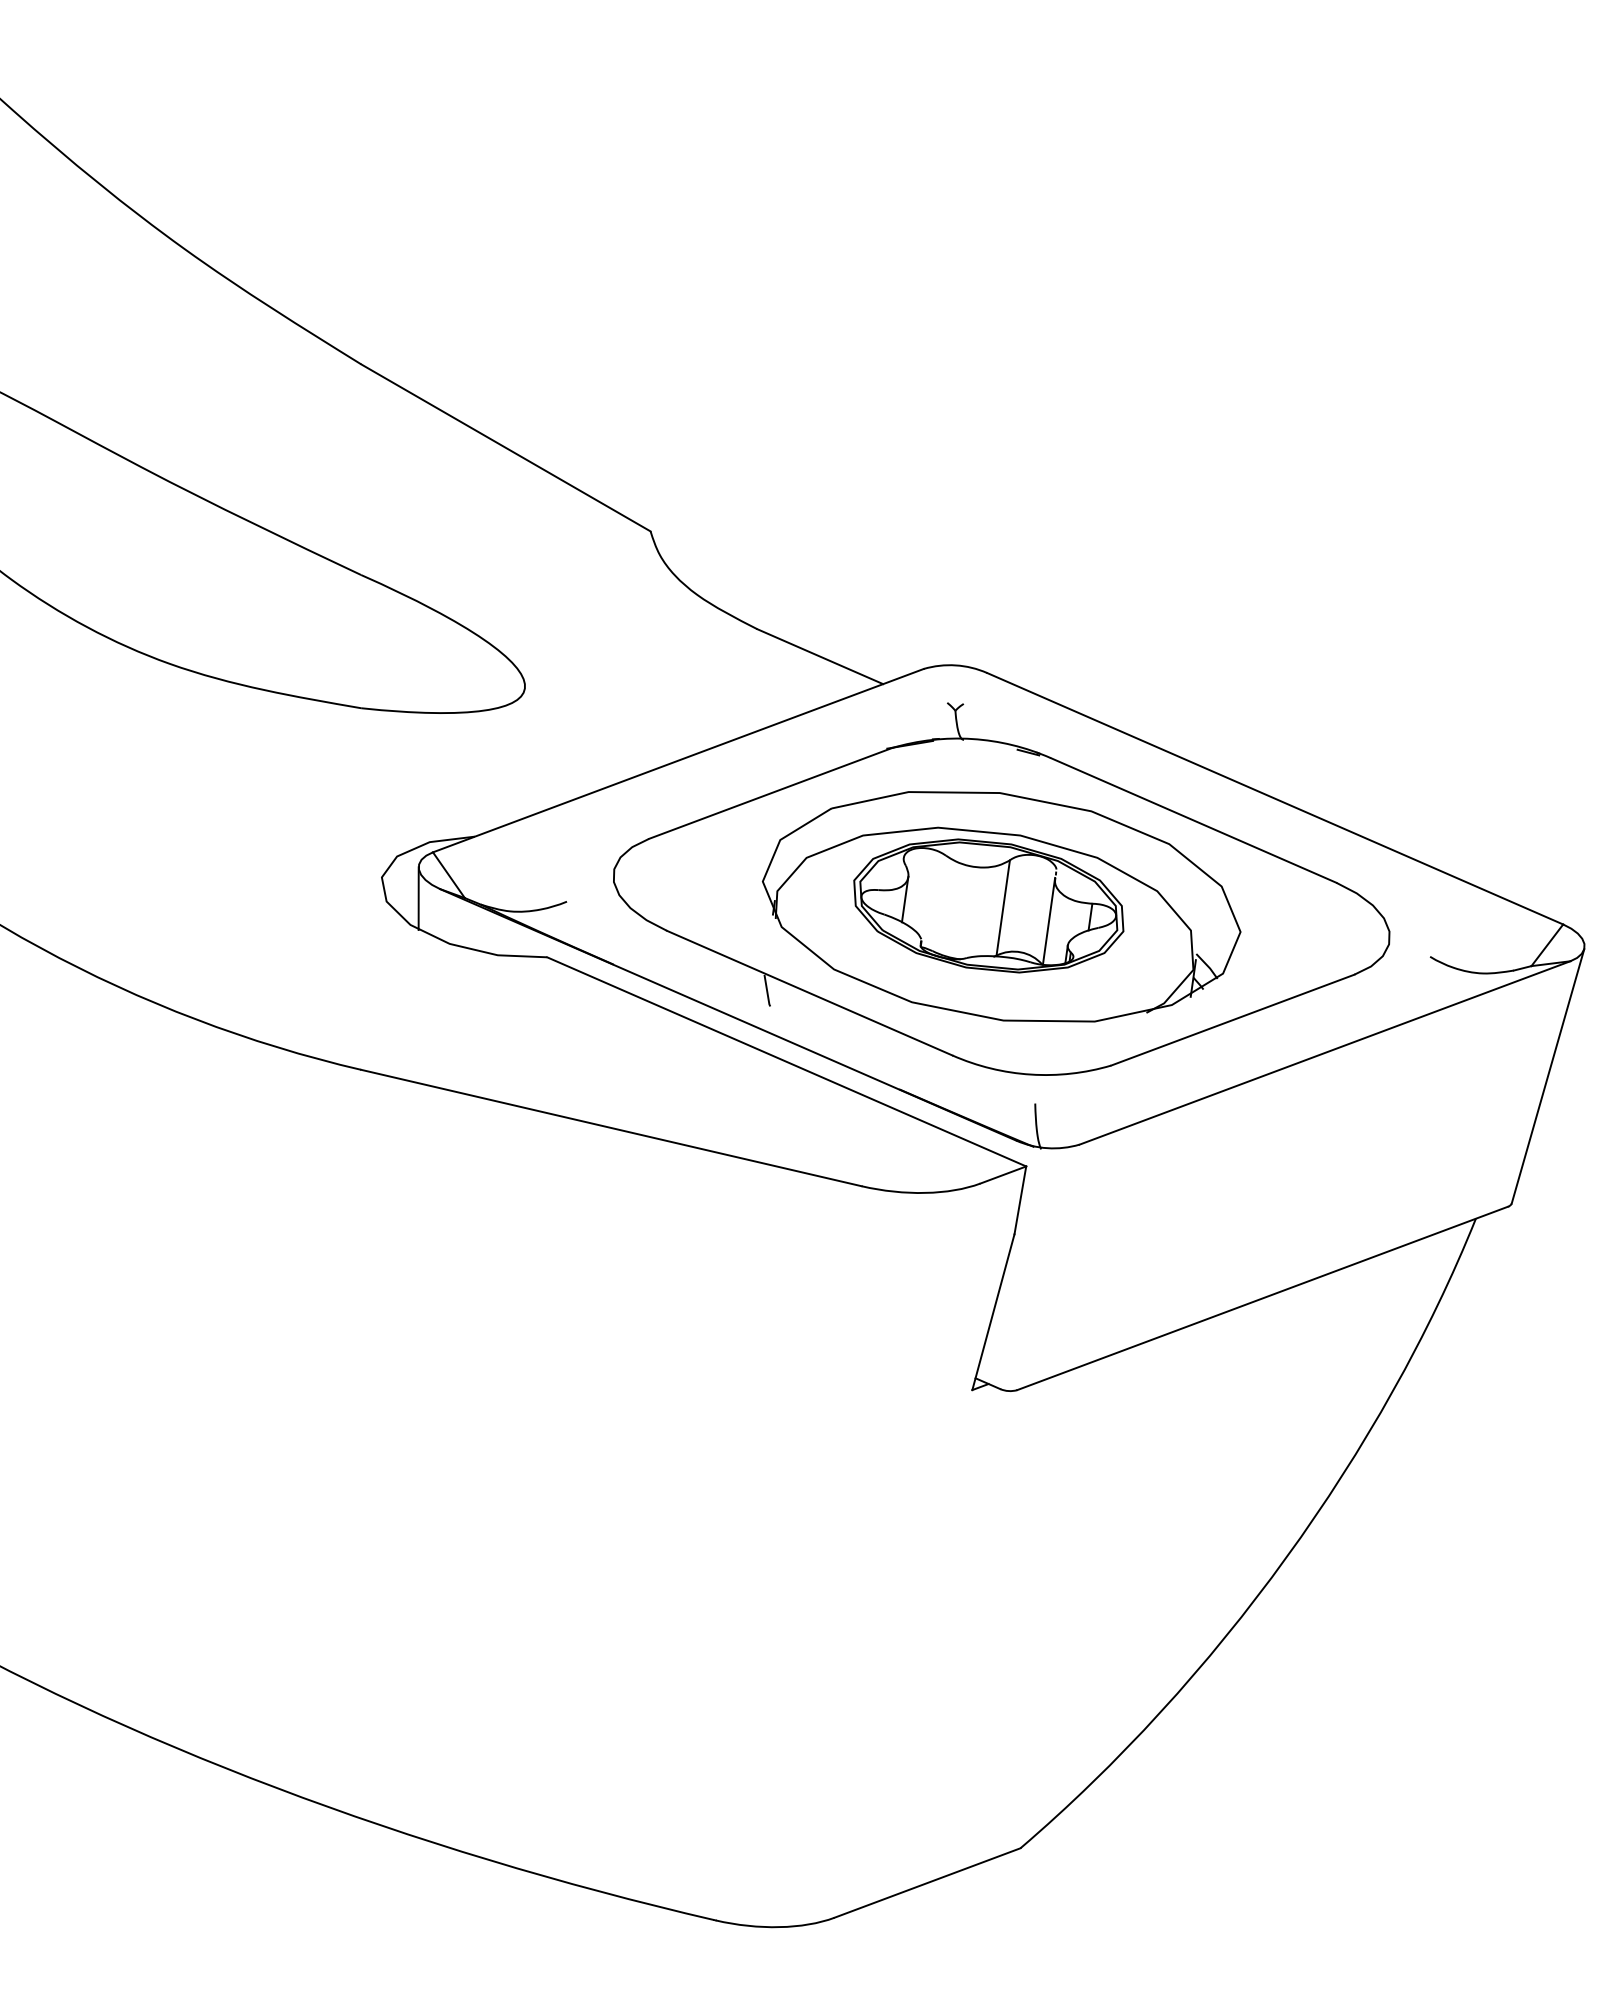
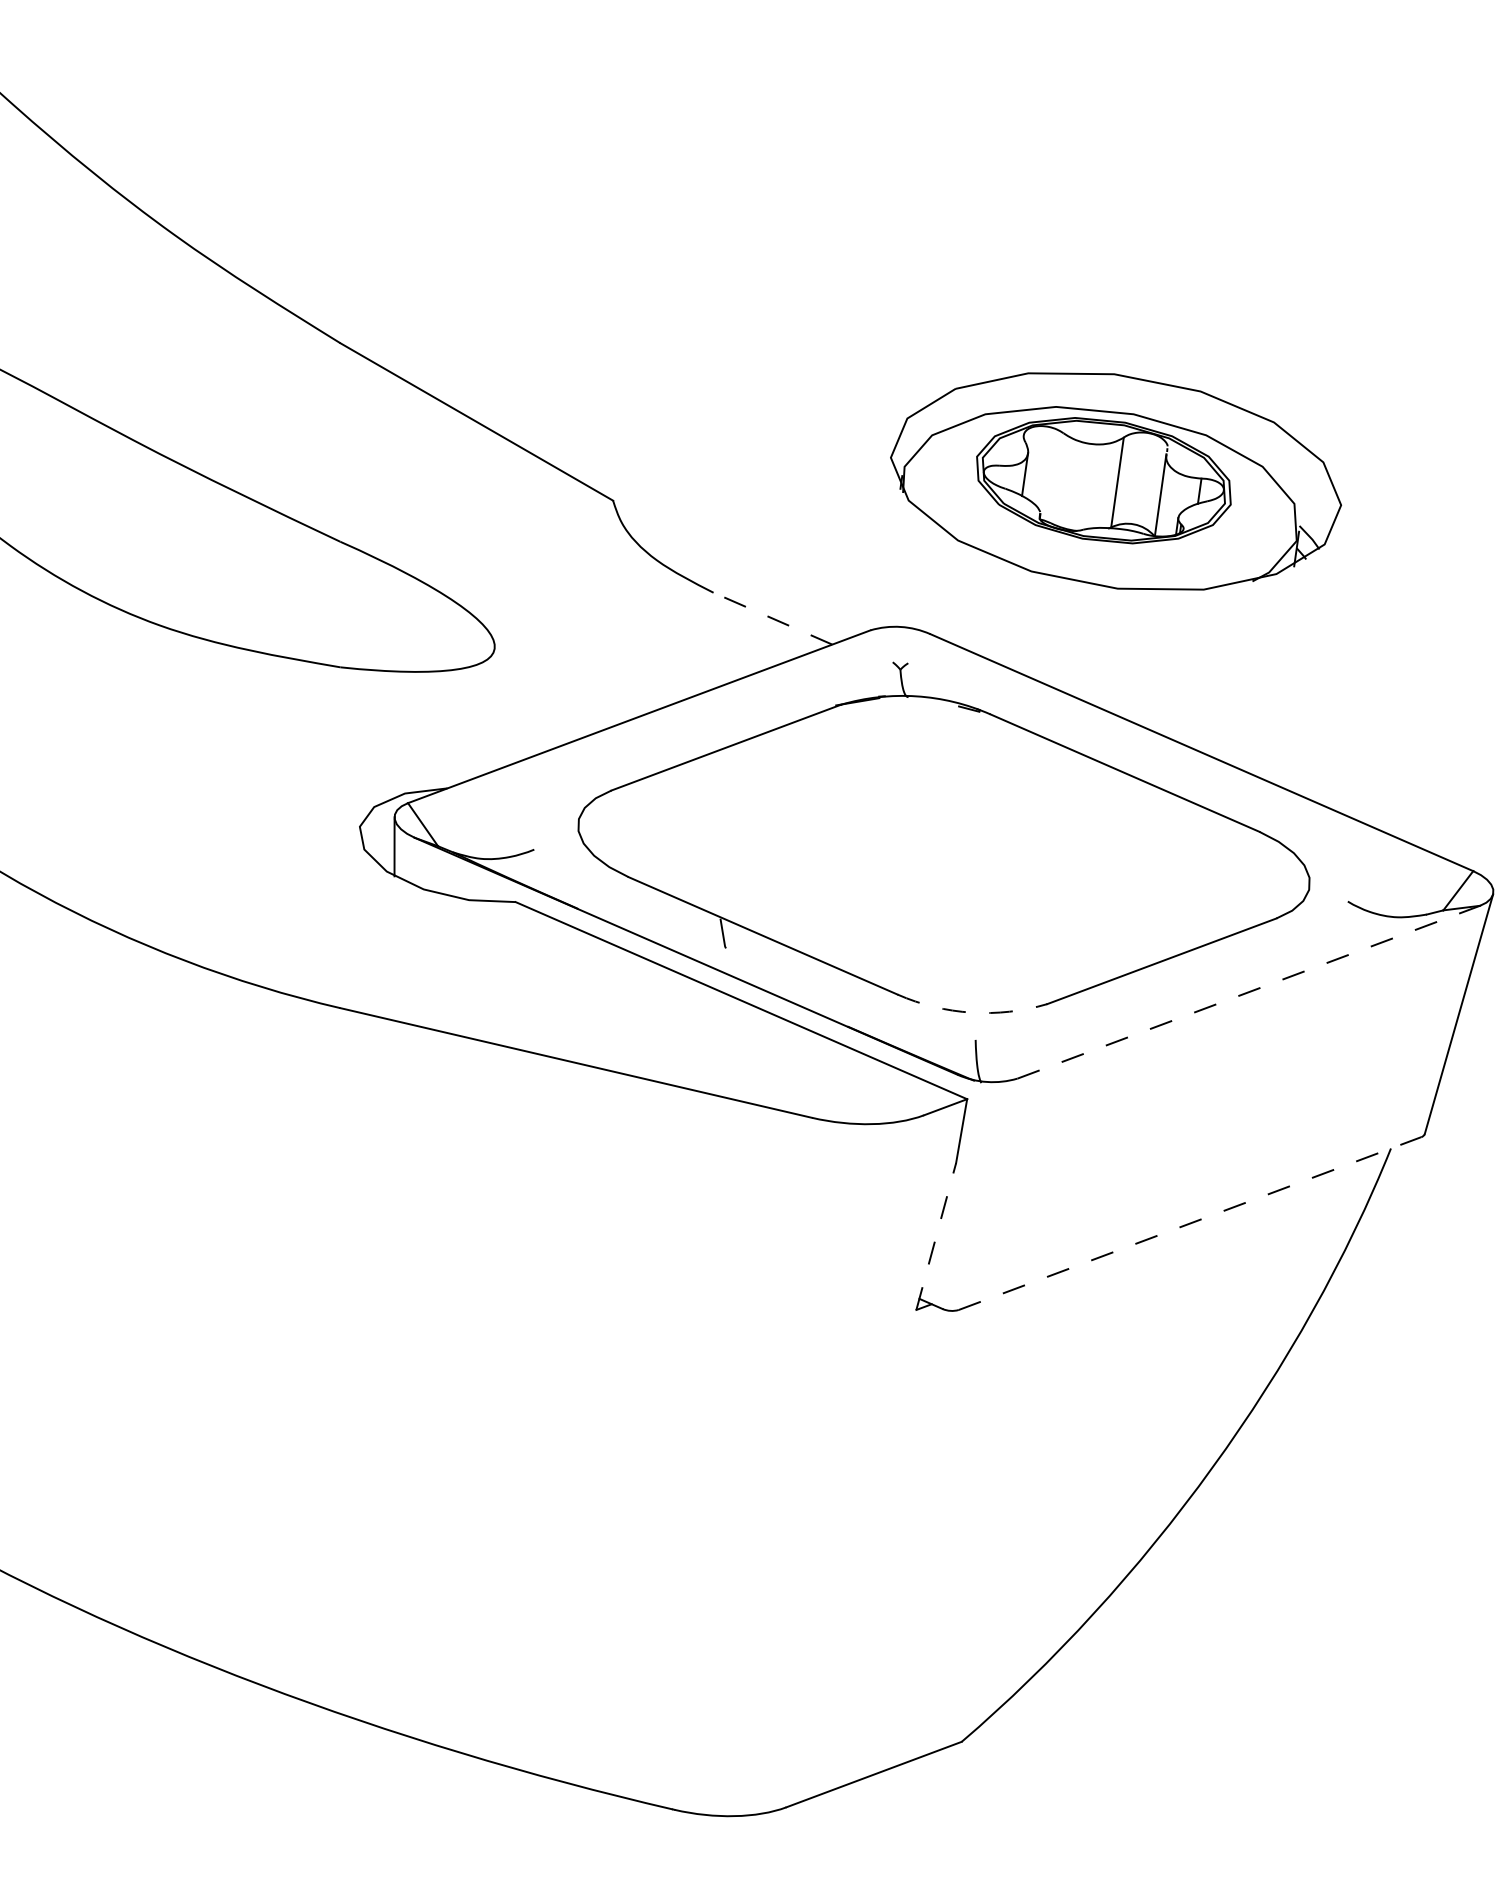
line: (819, 656) -> (772, 618), solid -> dashed
part: (1001, 906) -> (1115, 481), moved
line: (1324, 1053) -> (1248, 992), solid -> dashed
arc: (1030, 1074) -> (971, 1012), solid -> dashed
line: (1262, 1298) -> (1189, 1223), solid -> dashed
line: (993, 1312) -> (936, 1236), solid -> dashed

